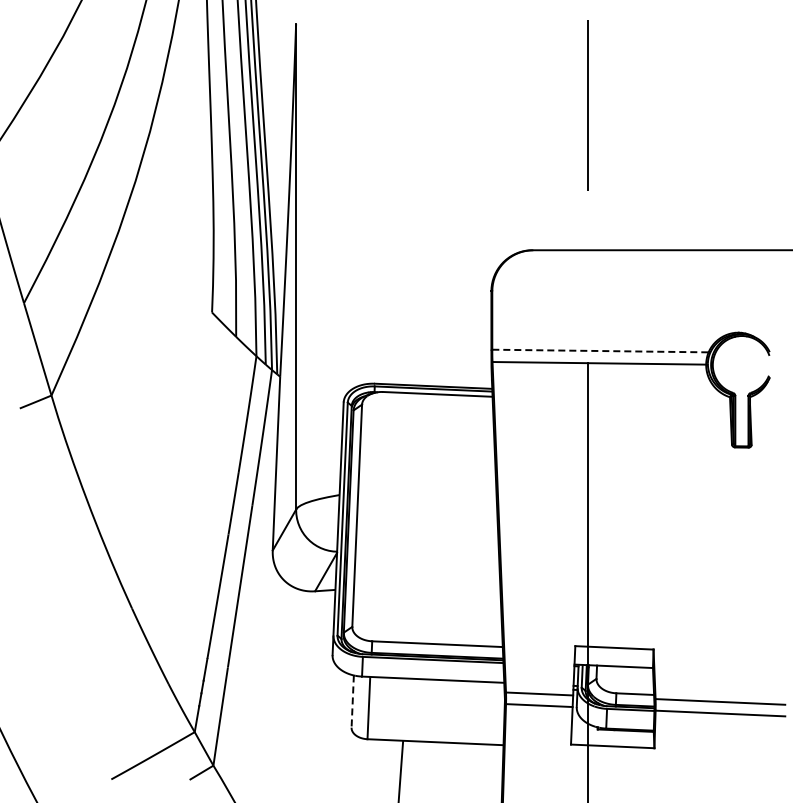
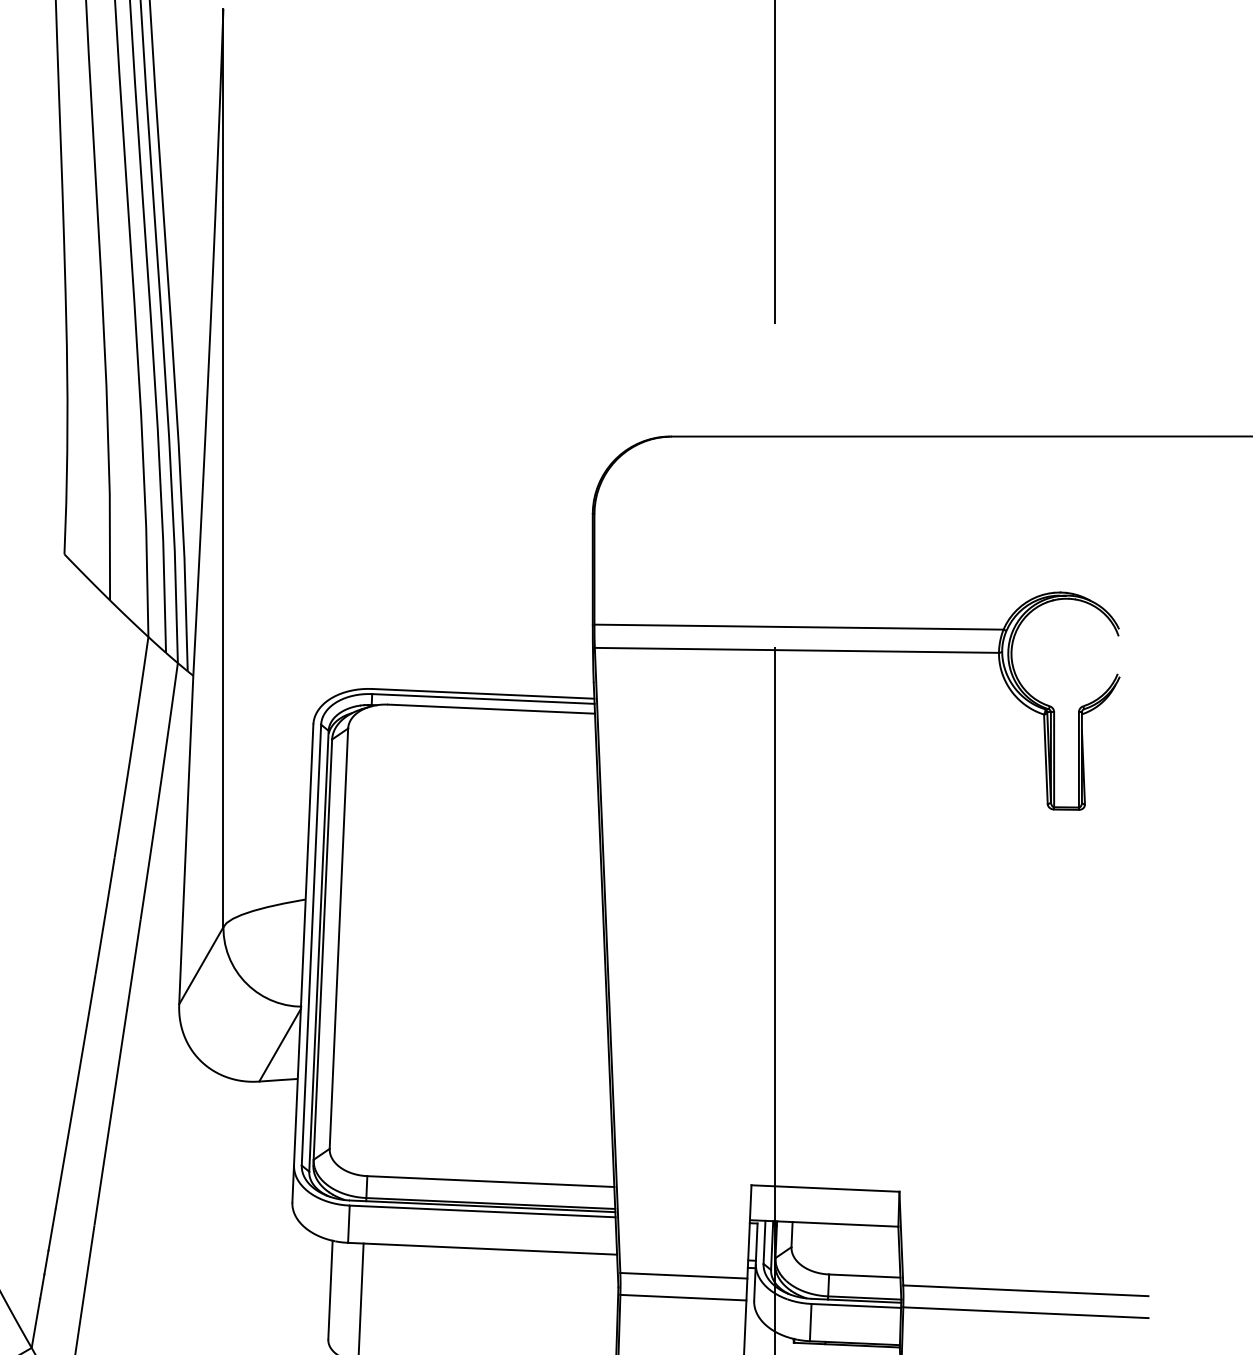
line: (600, 351) -> (799, 628), dashed -> solid
line: (352, 702) -> (330, 1291), dashed -> solid

